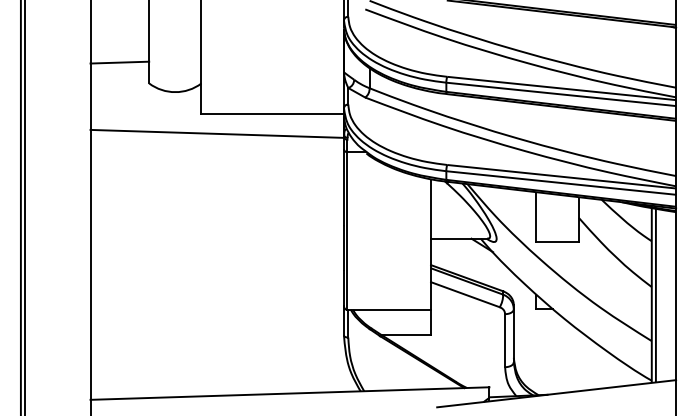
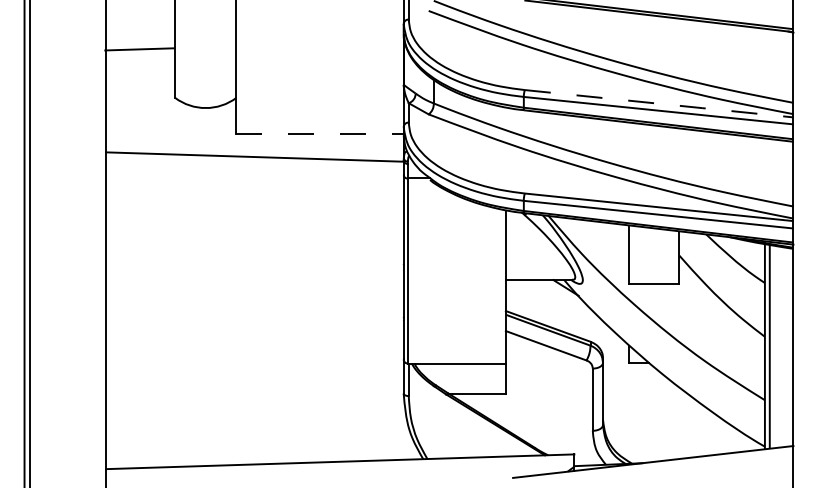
line: (119, 62) -> (139, 49), moved
line: (561, 88) -> (659, 103), solid -> dashed
line: (273, 113) -> (320, 133), solid -> dashed

